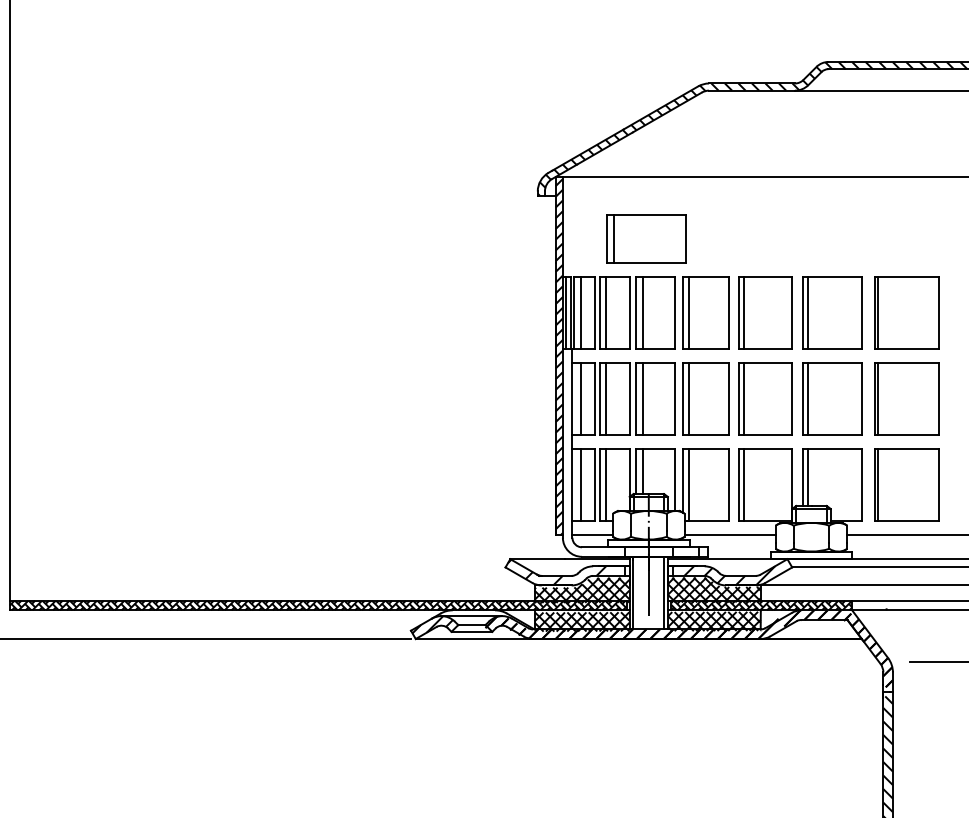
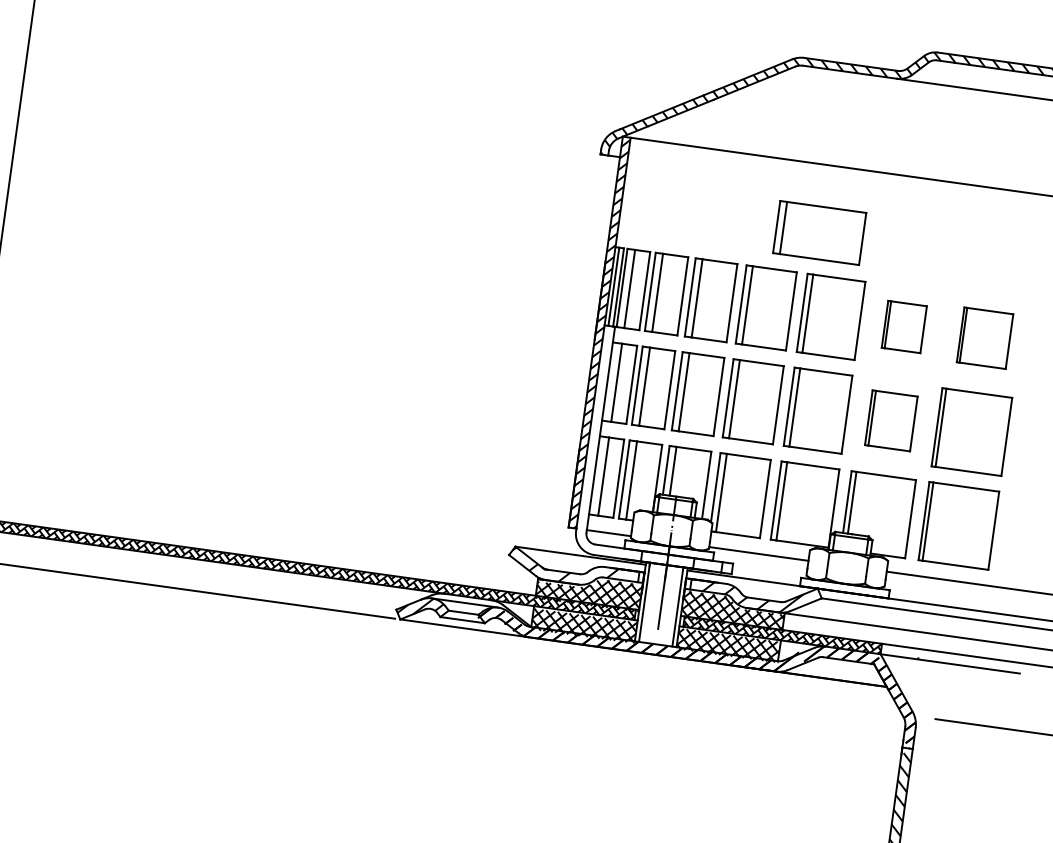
part: (646, 238) -> (819, 232), moved
part: (832, 312) -> (904, 326), size x0.6
part: (906, 312) -> (984, 337), size x0.7
part: (832, 398) -> (891, 420), size x0.7

